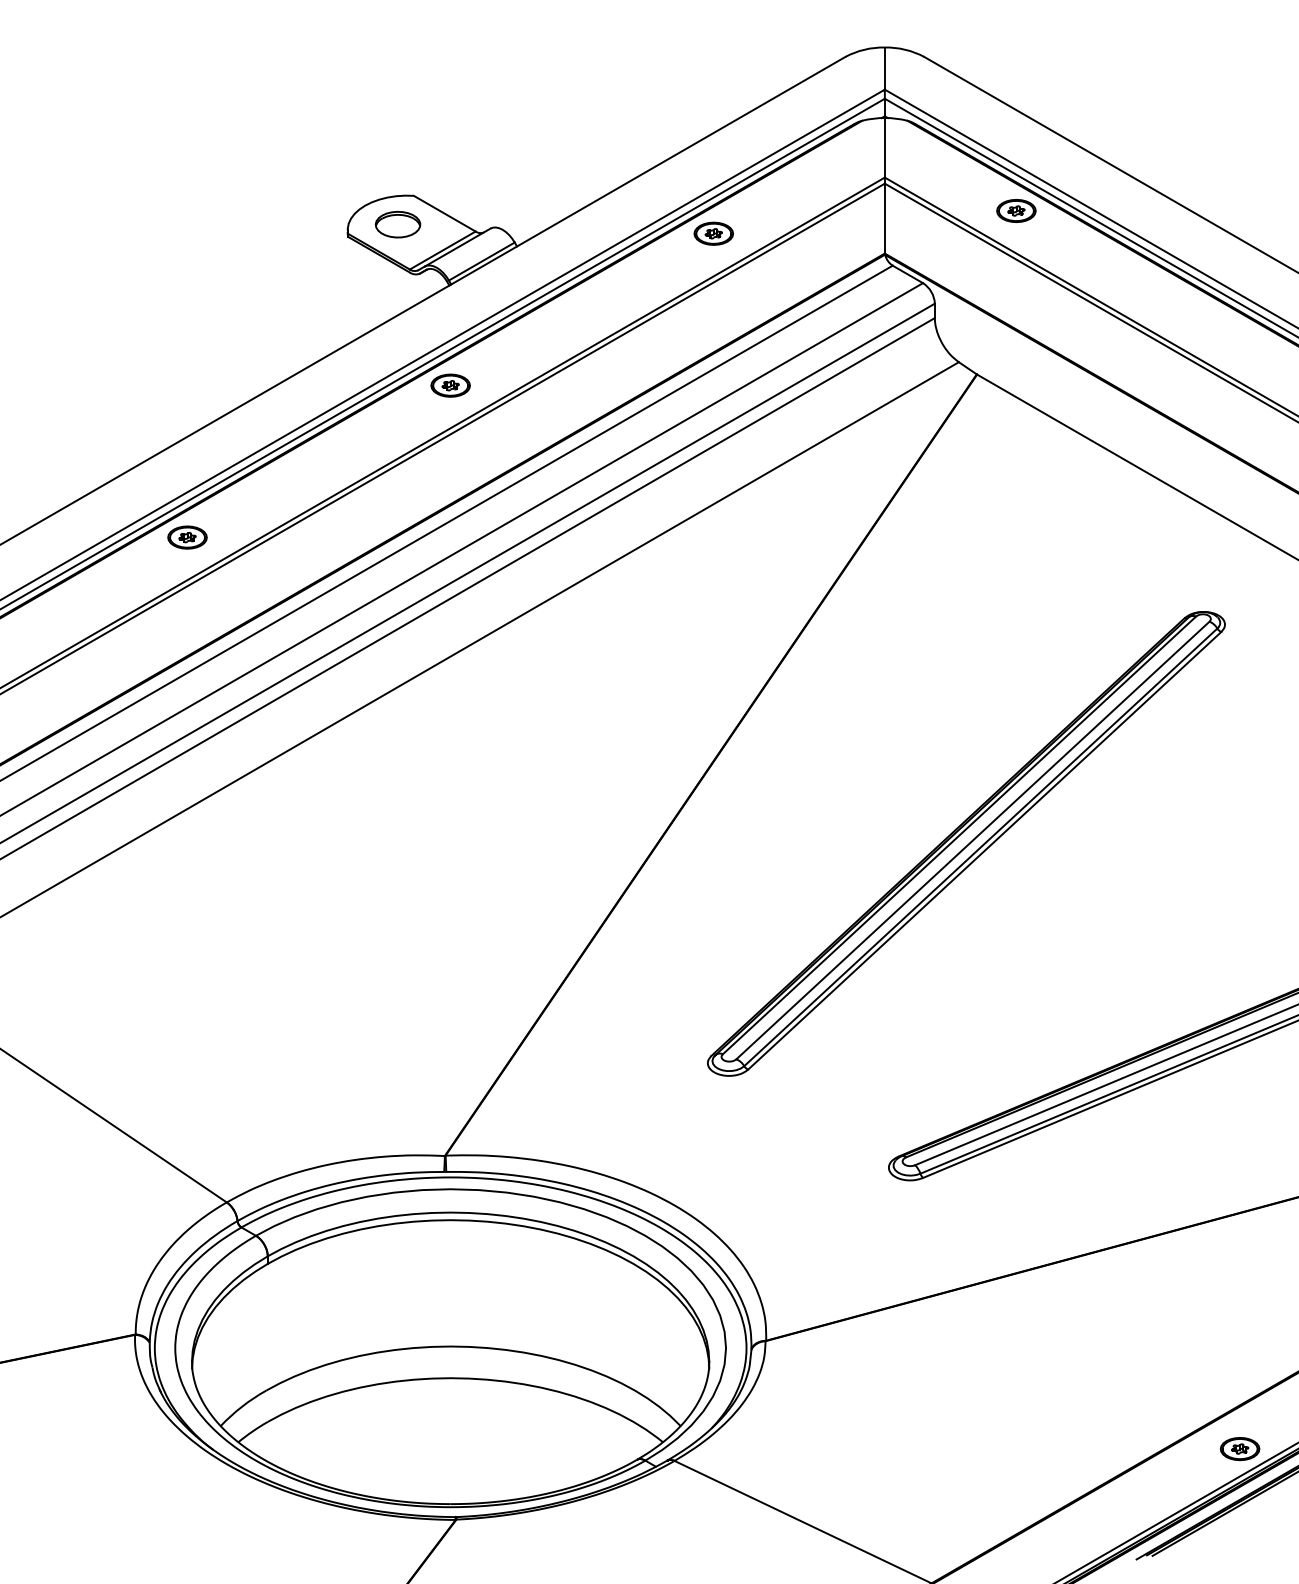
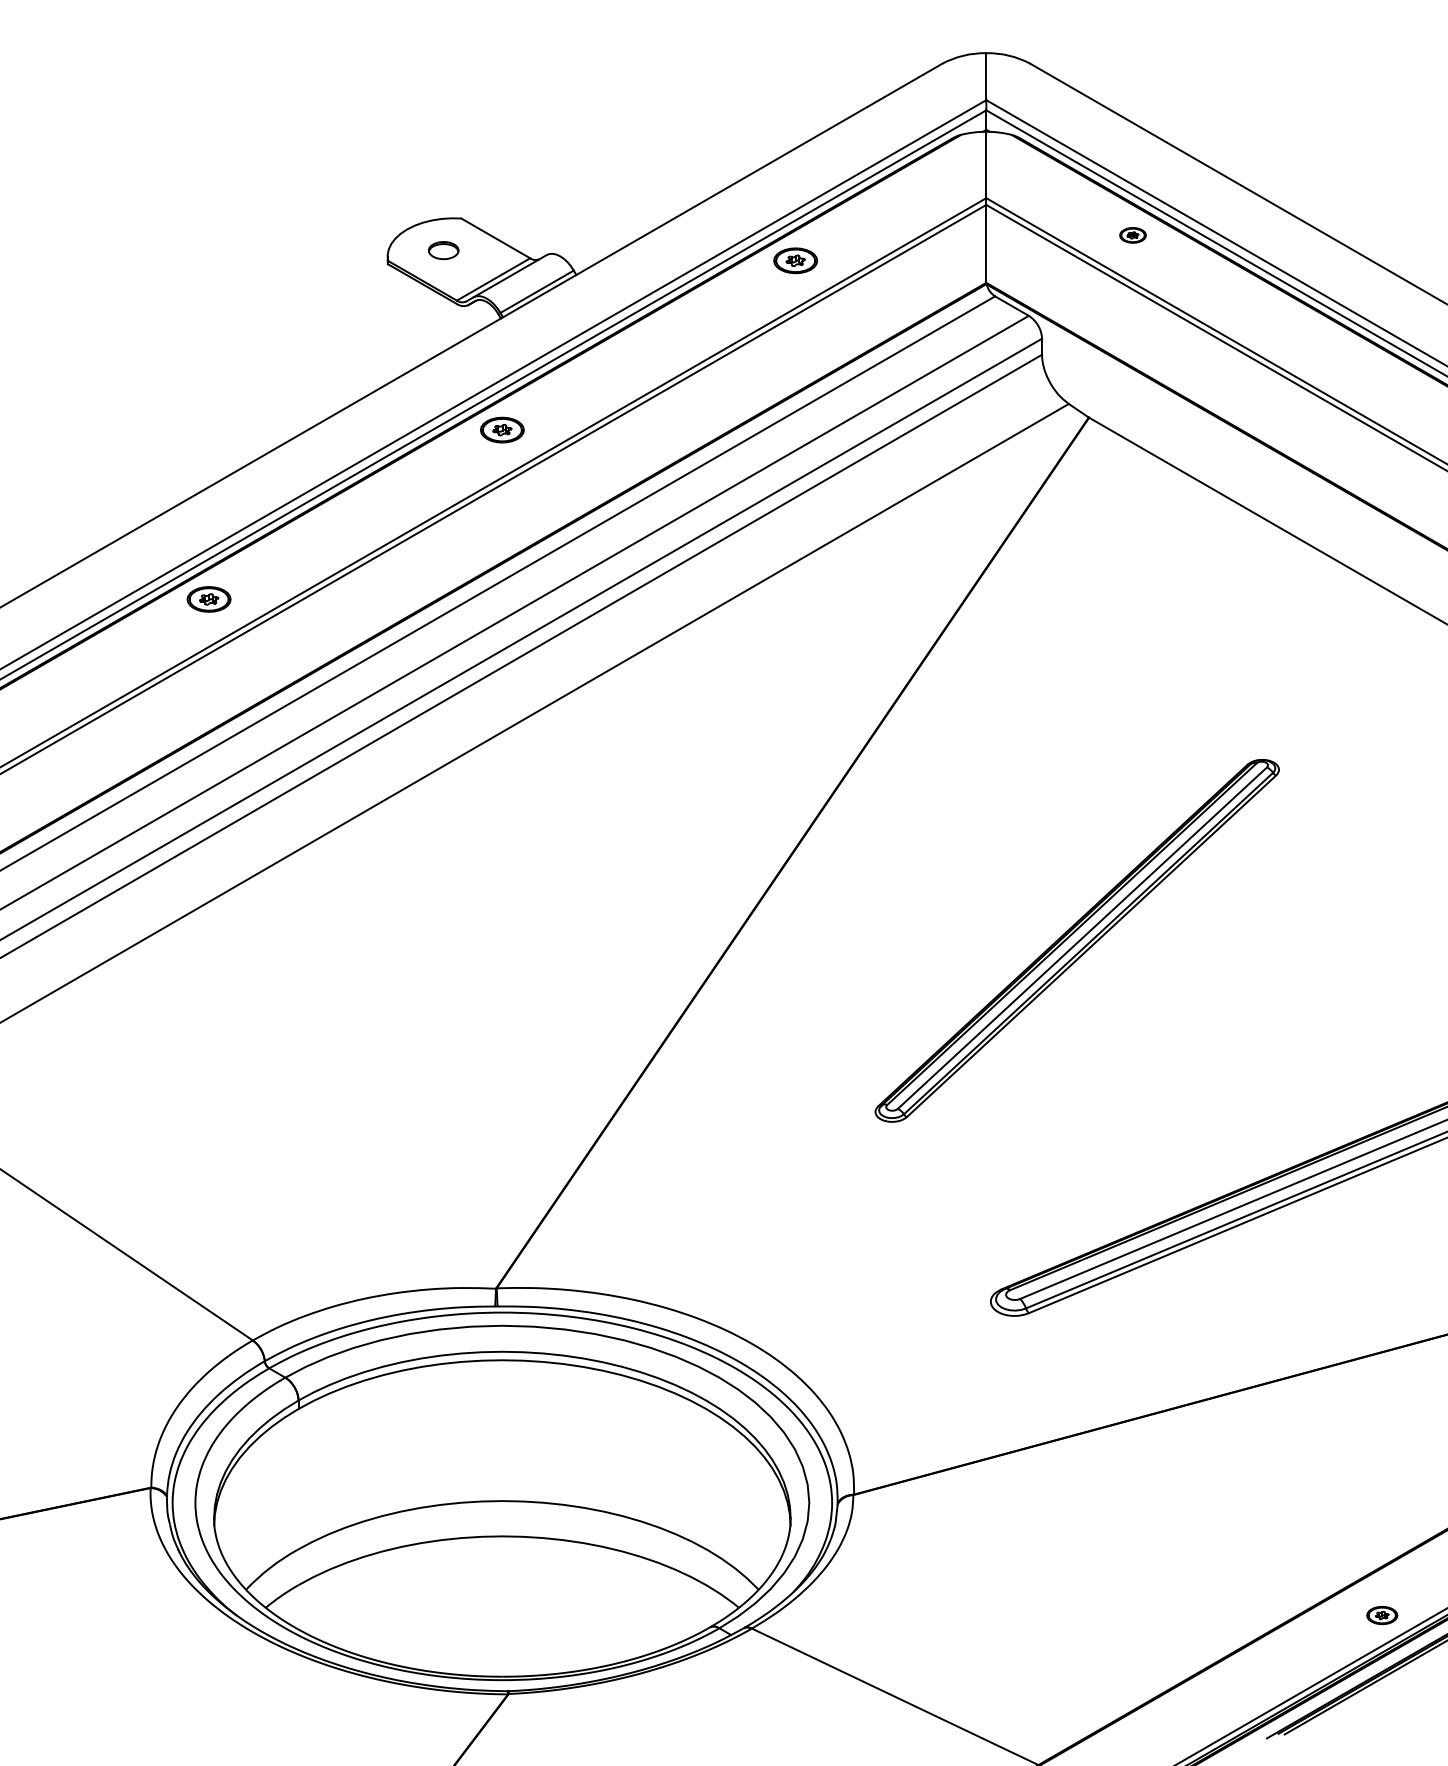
part: (1016, 210) -> (1133, 234), size x0.6
part: (397, 224) -> (443, 250), size x0.6
part: (966, 843) -> (1077, 940), size x0.7
part: (1239, 1449) -> (1381, 1615), size x0.7

